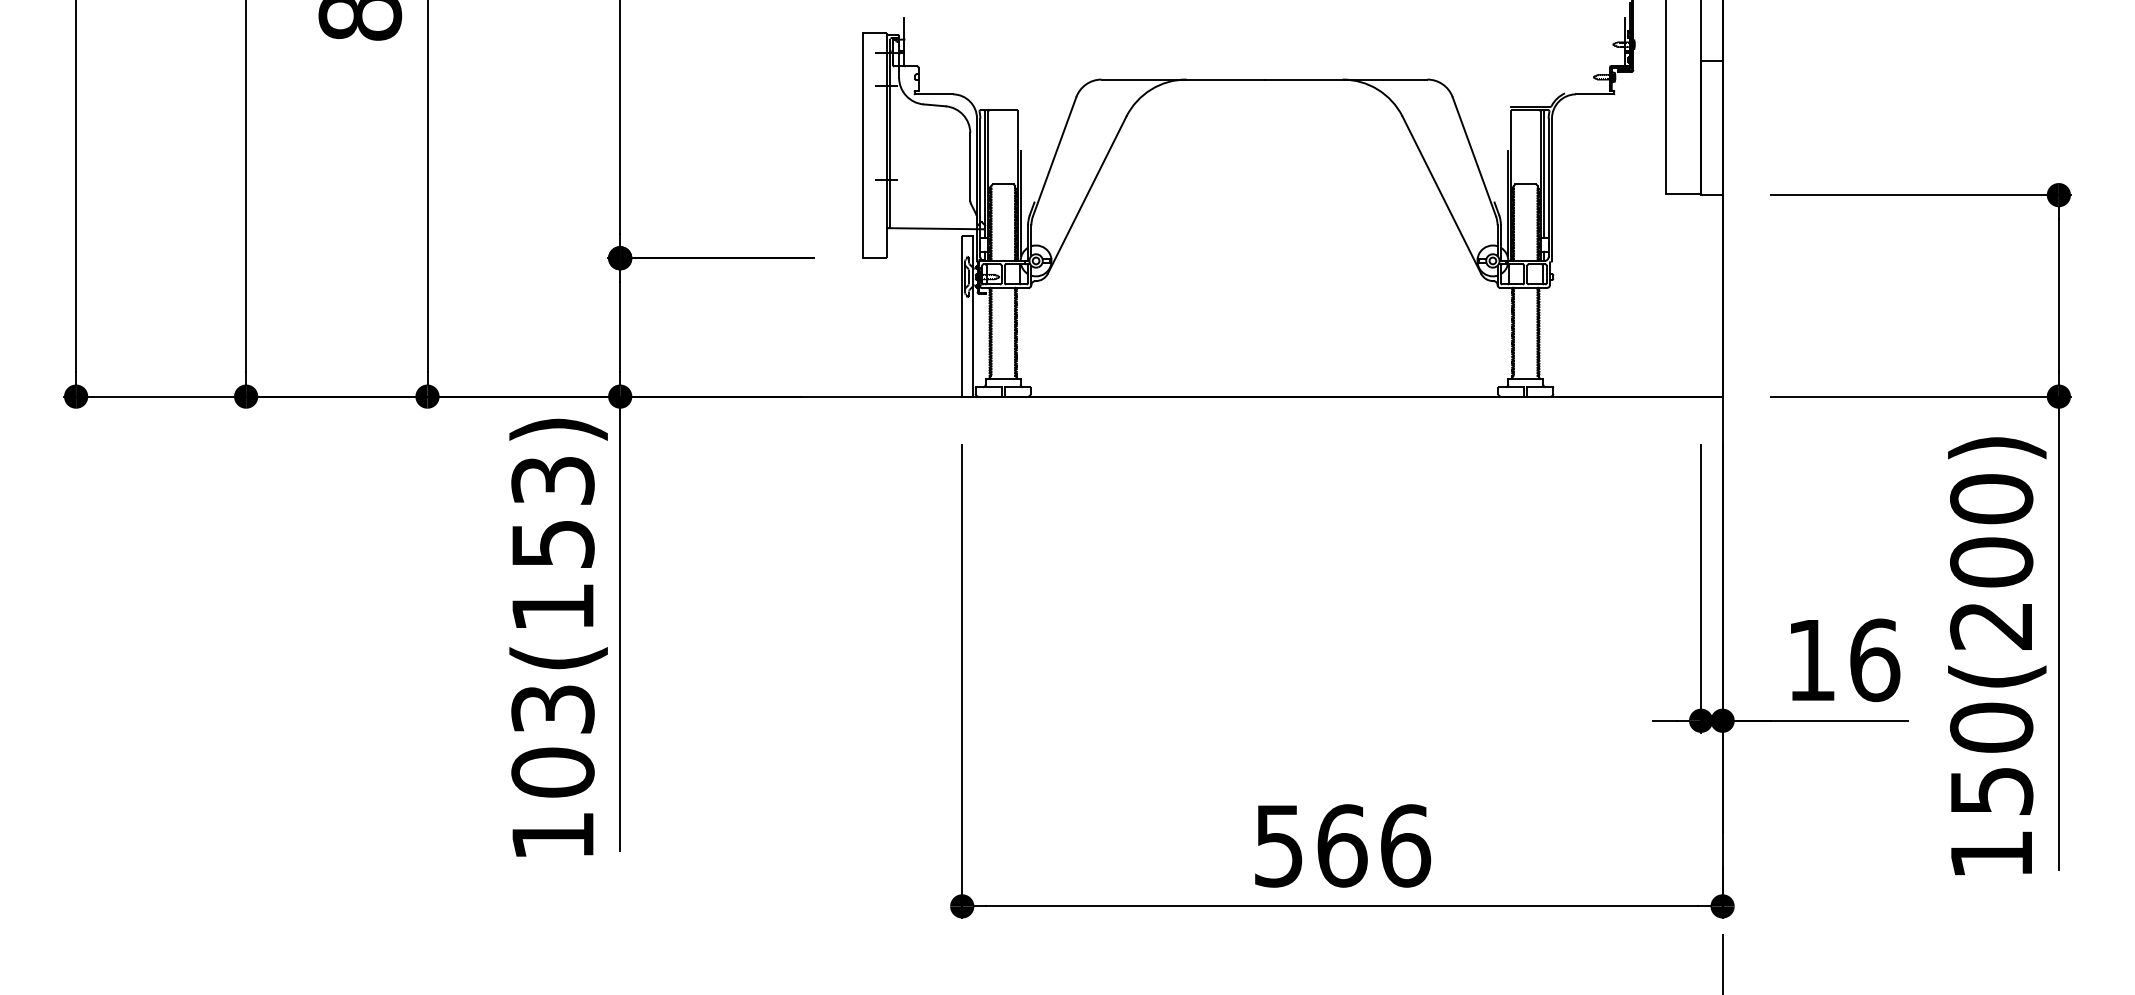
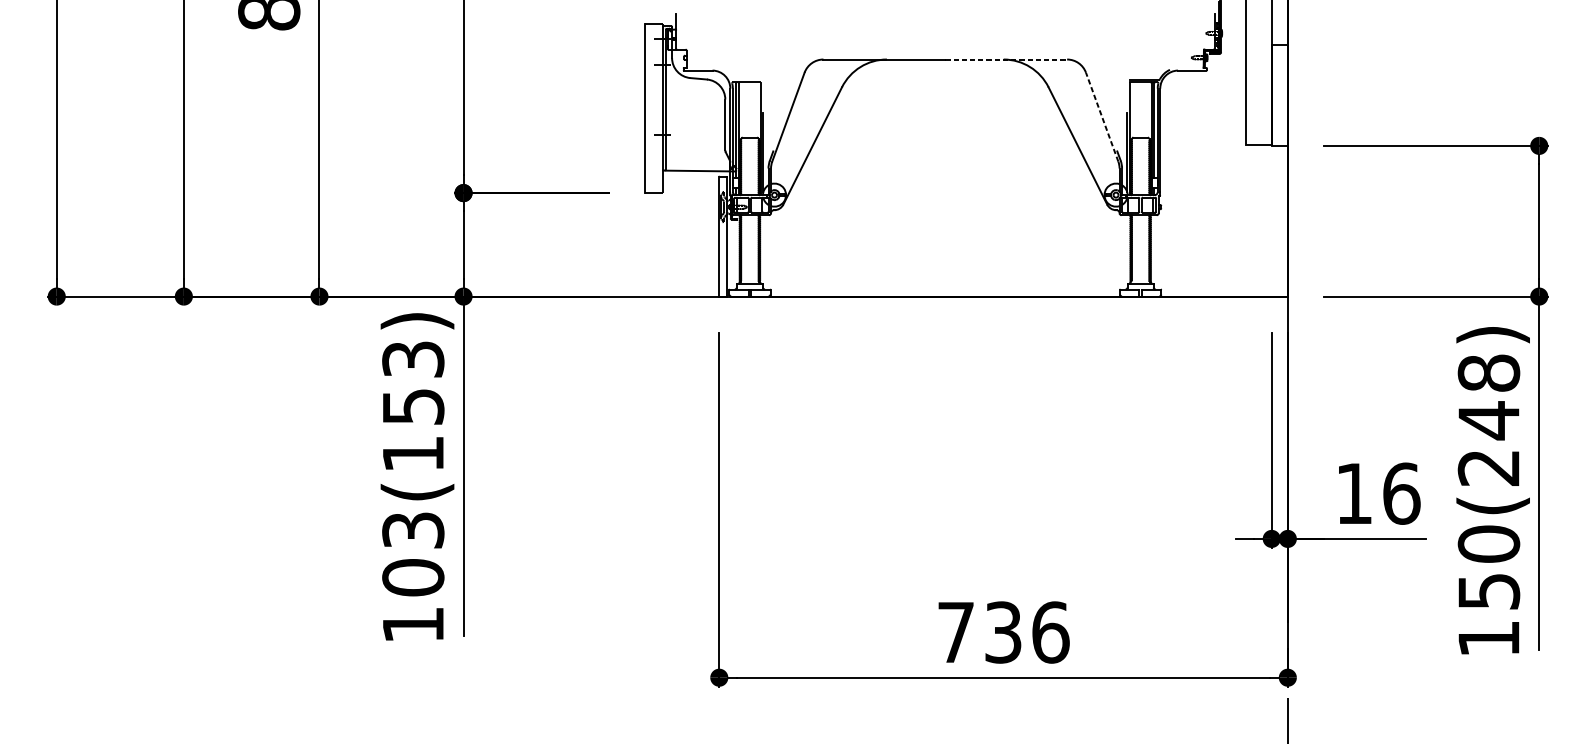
line: (1346, 79) -> (1006, 59), solid -> dashed
line: (1474, 156) -> (1102, 117), solid -> dashed
text: (1991, 531) -> (1488, 397), 150(200) -> 150(248)
text: (1311, 845) -> (980, 632), 566 -> 736

